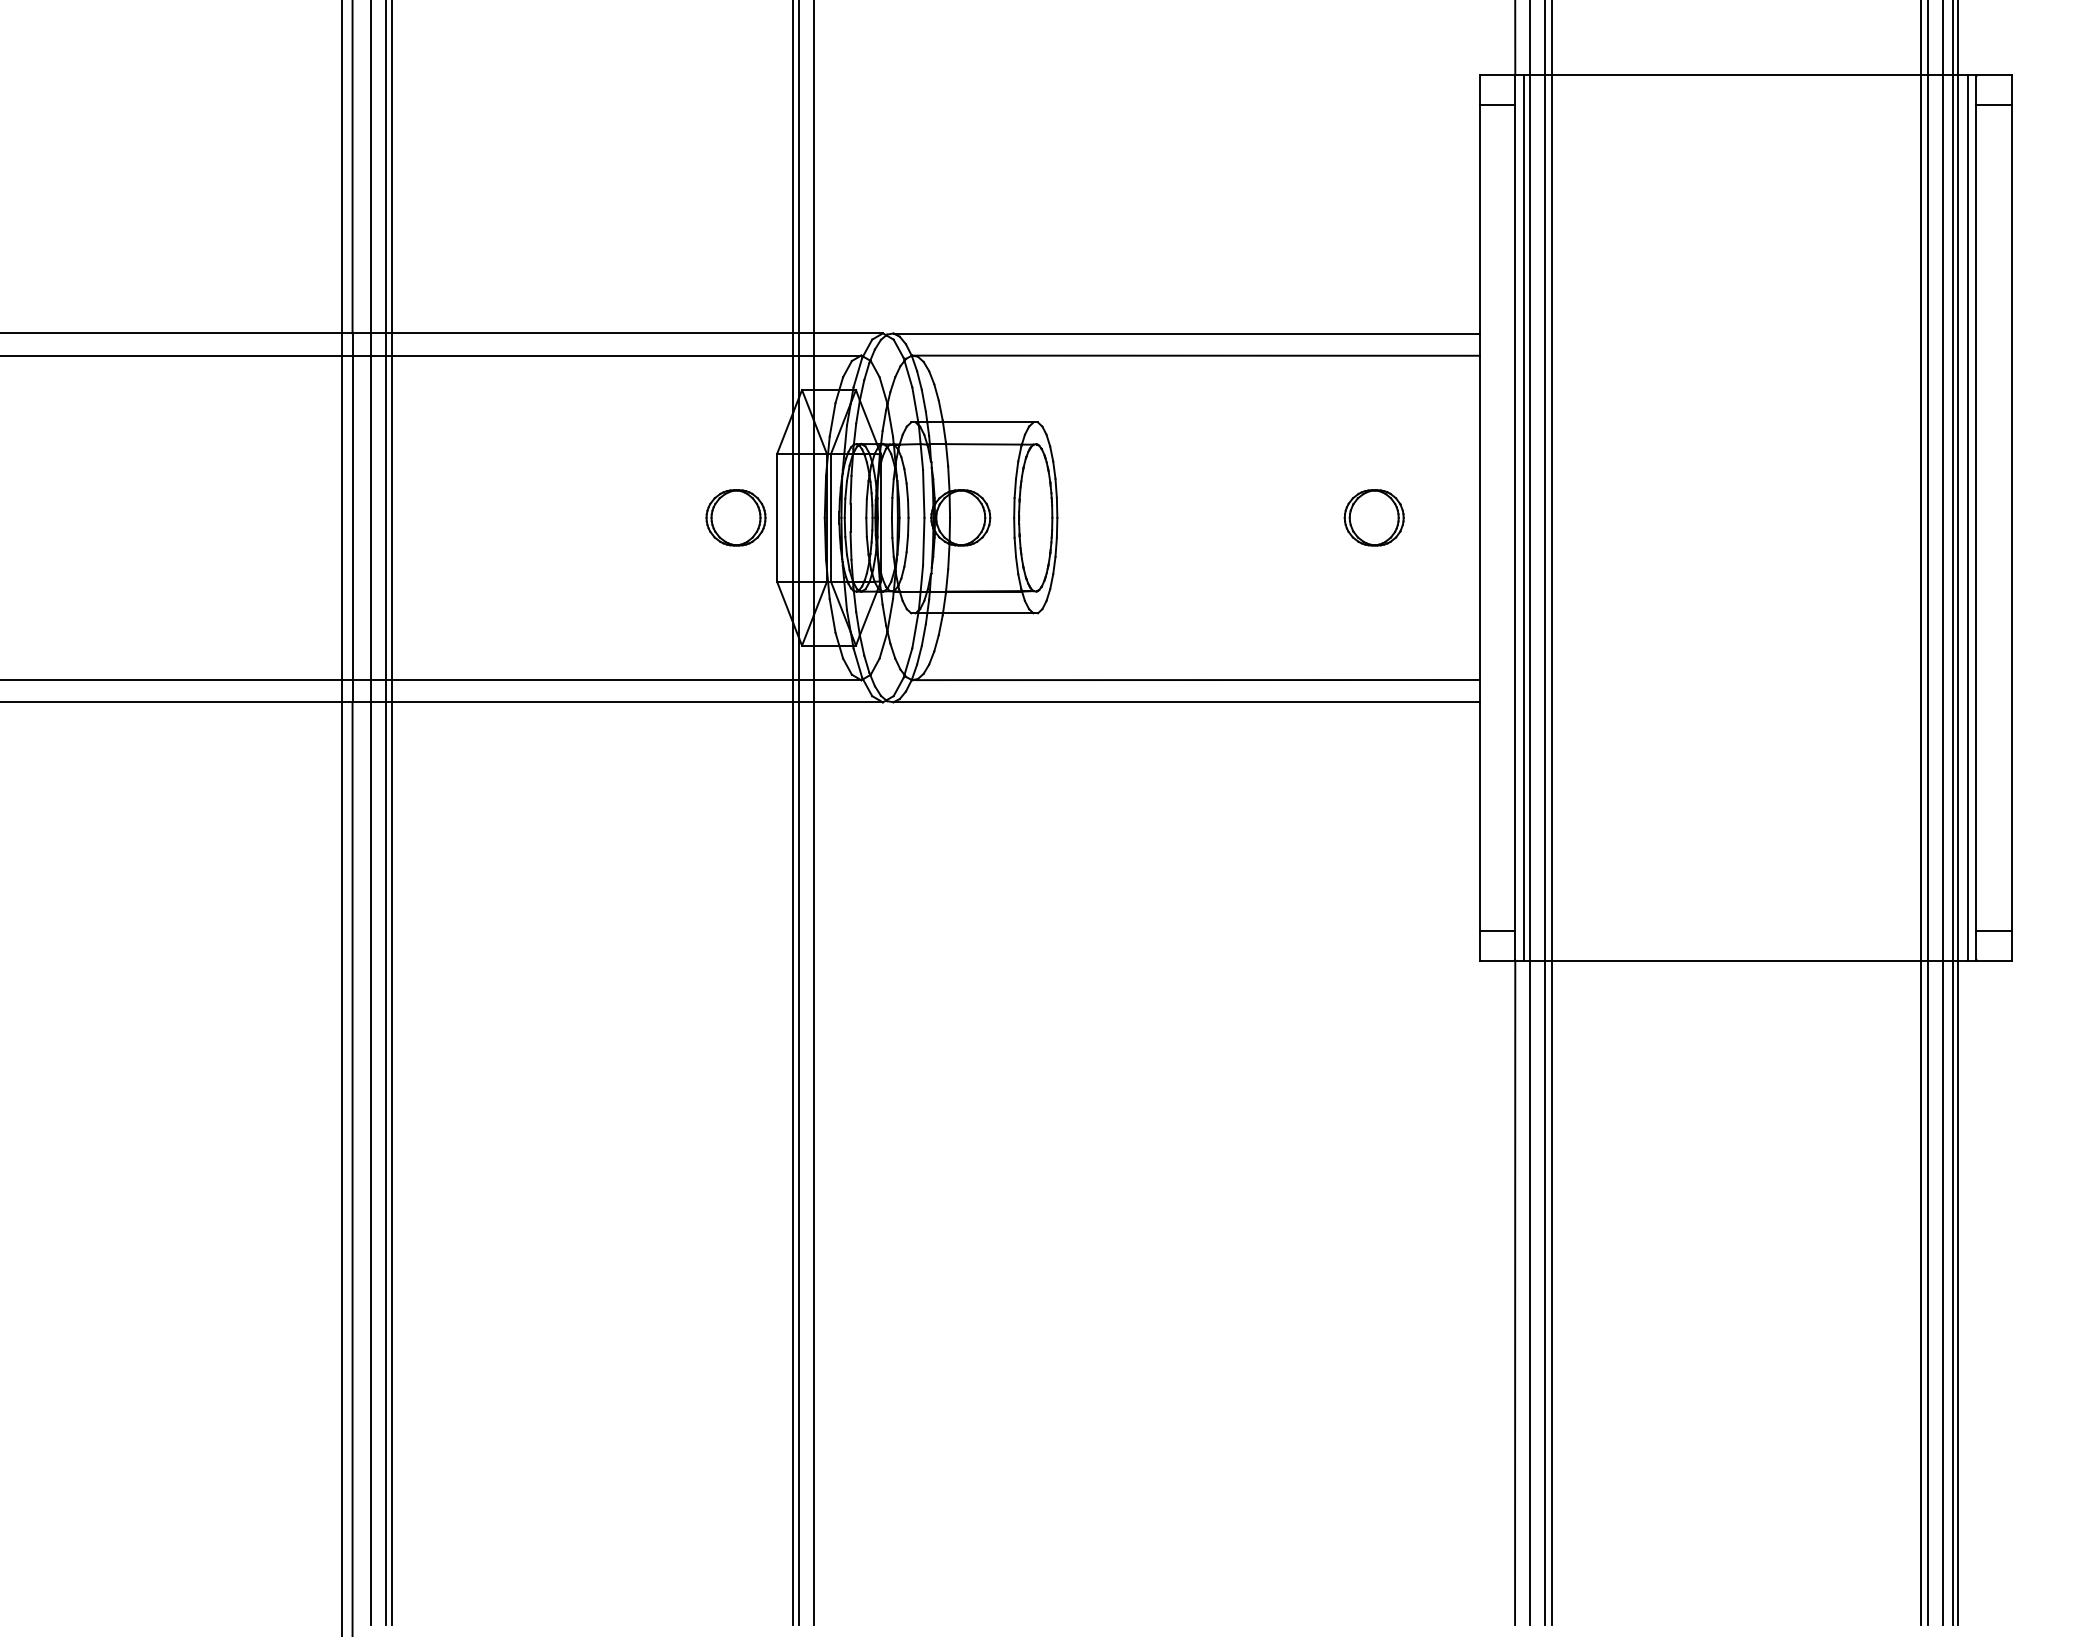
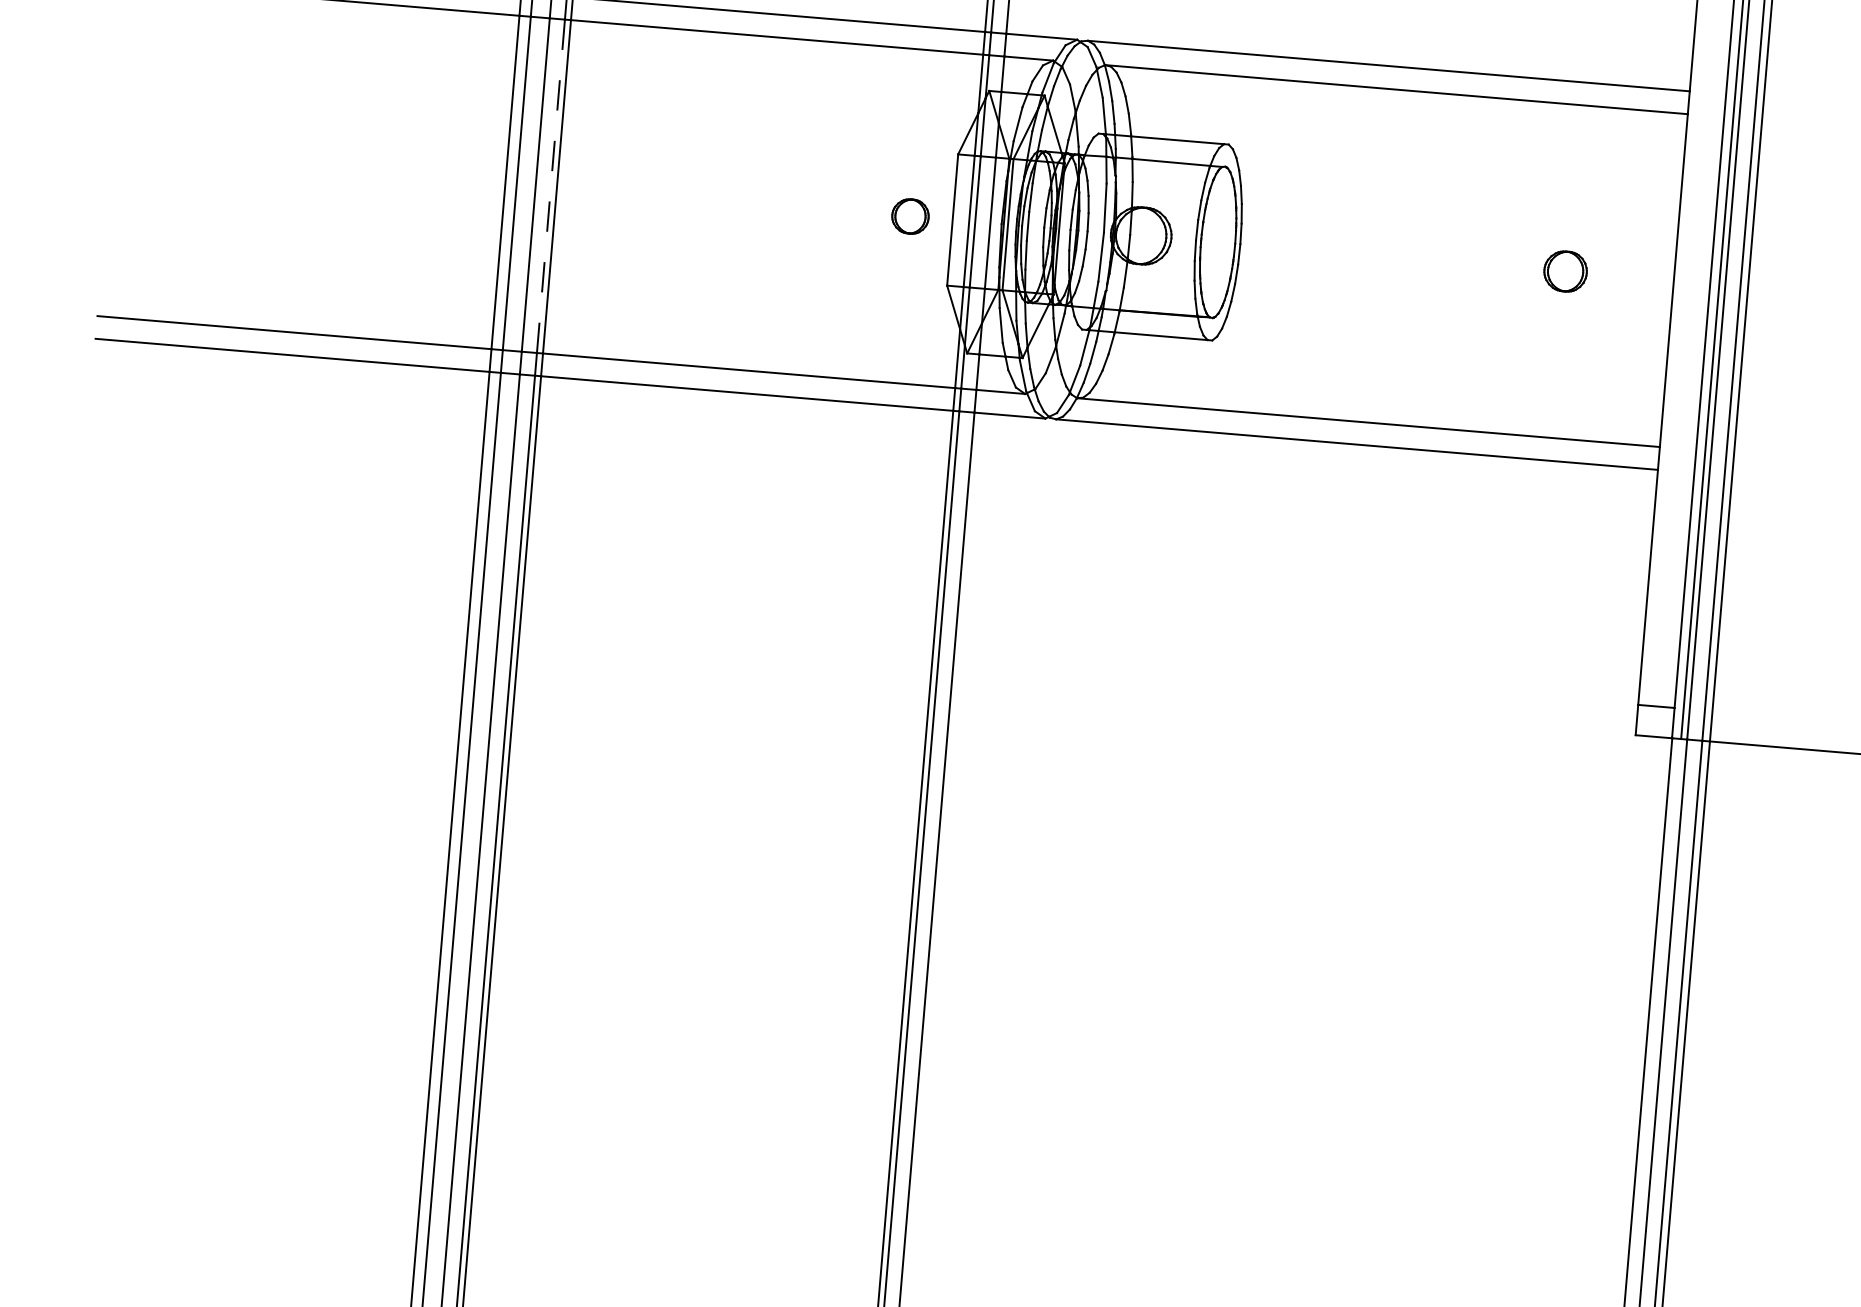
line: (385, 517) -> (550, 185), solid -> dashed
part: (735, 517) -> (909, 216), size x0.6
part: (1373, 517) -> (1564, 271), size x0.7

